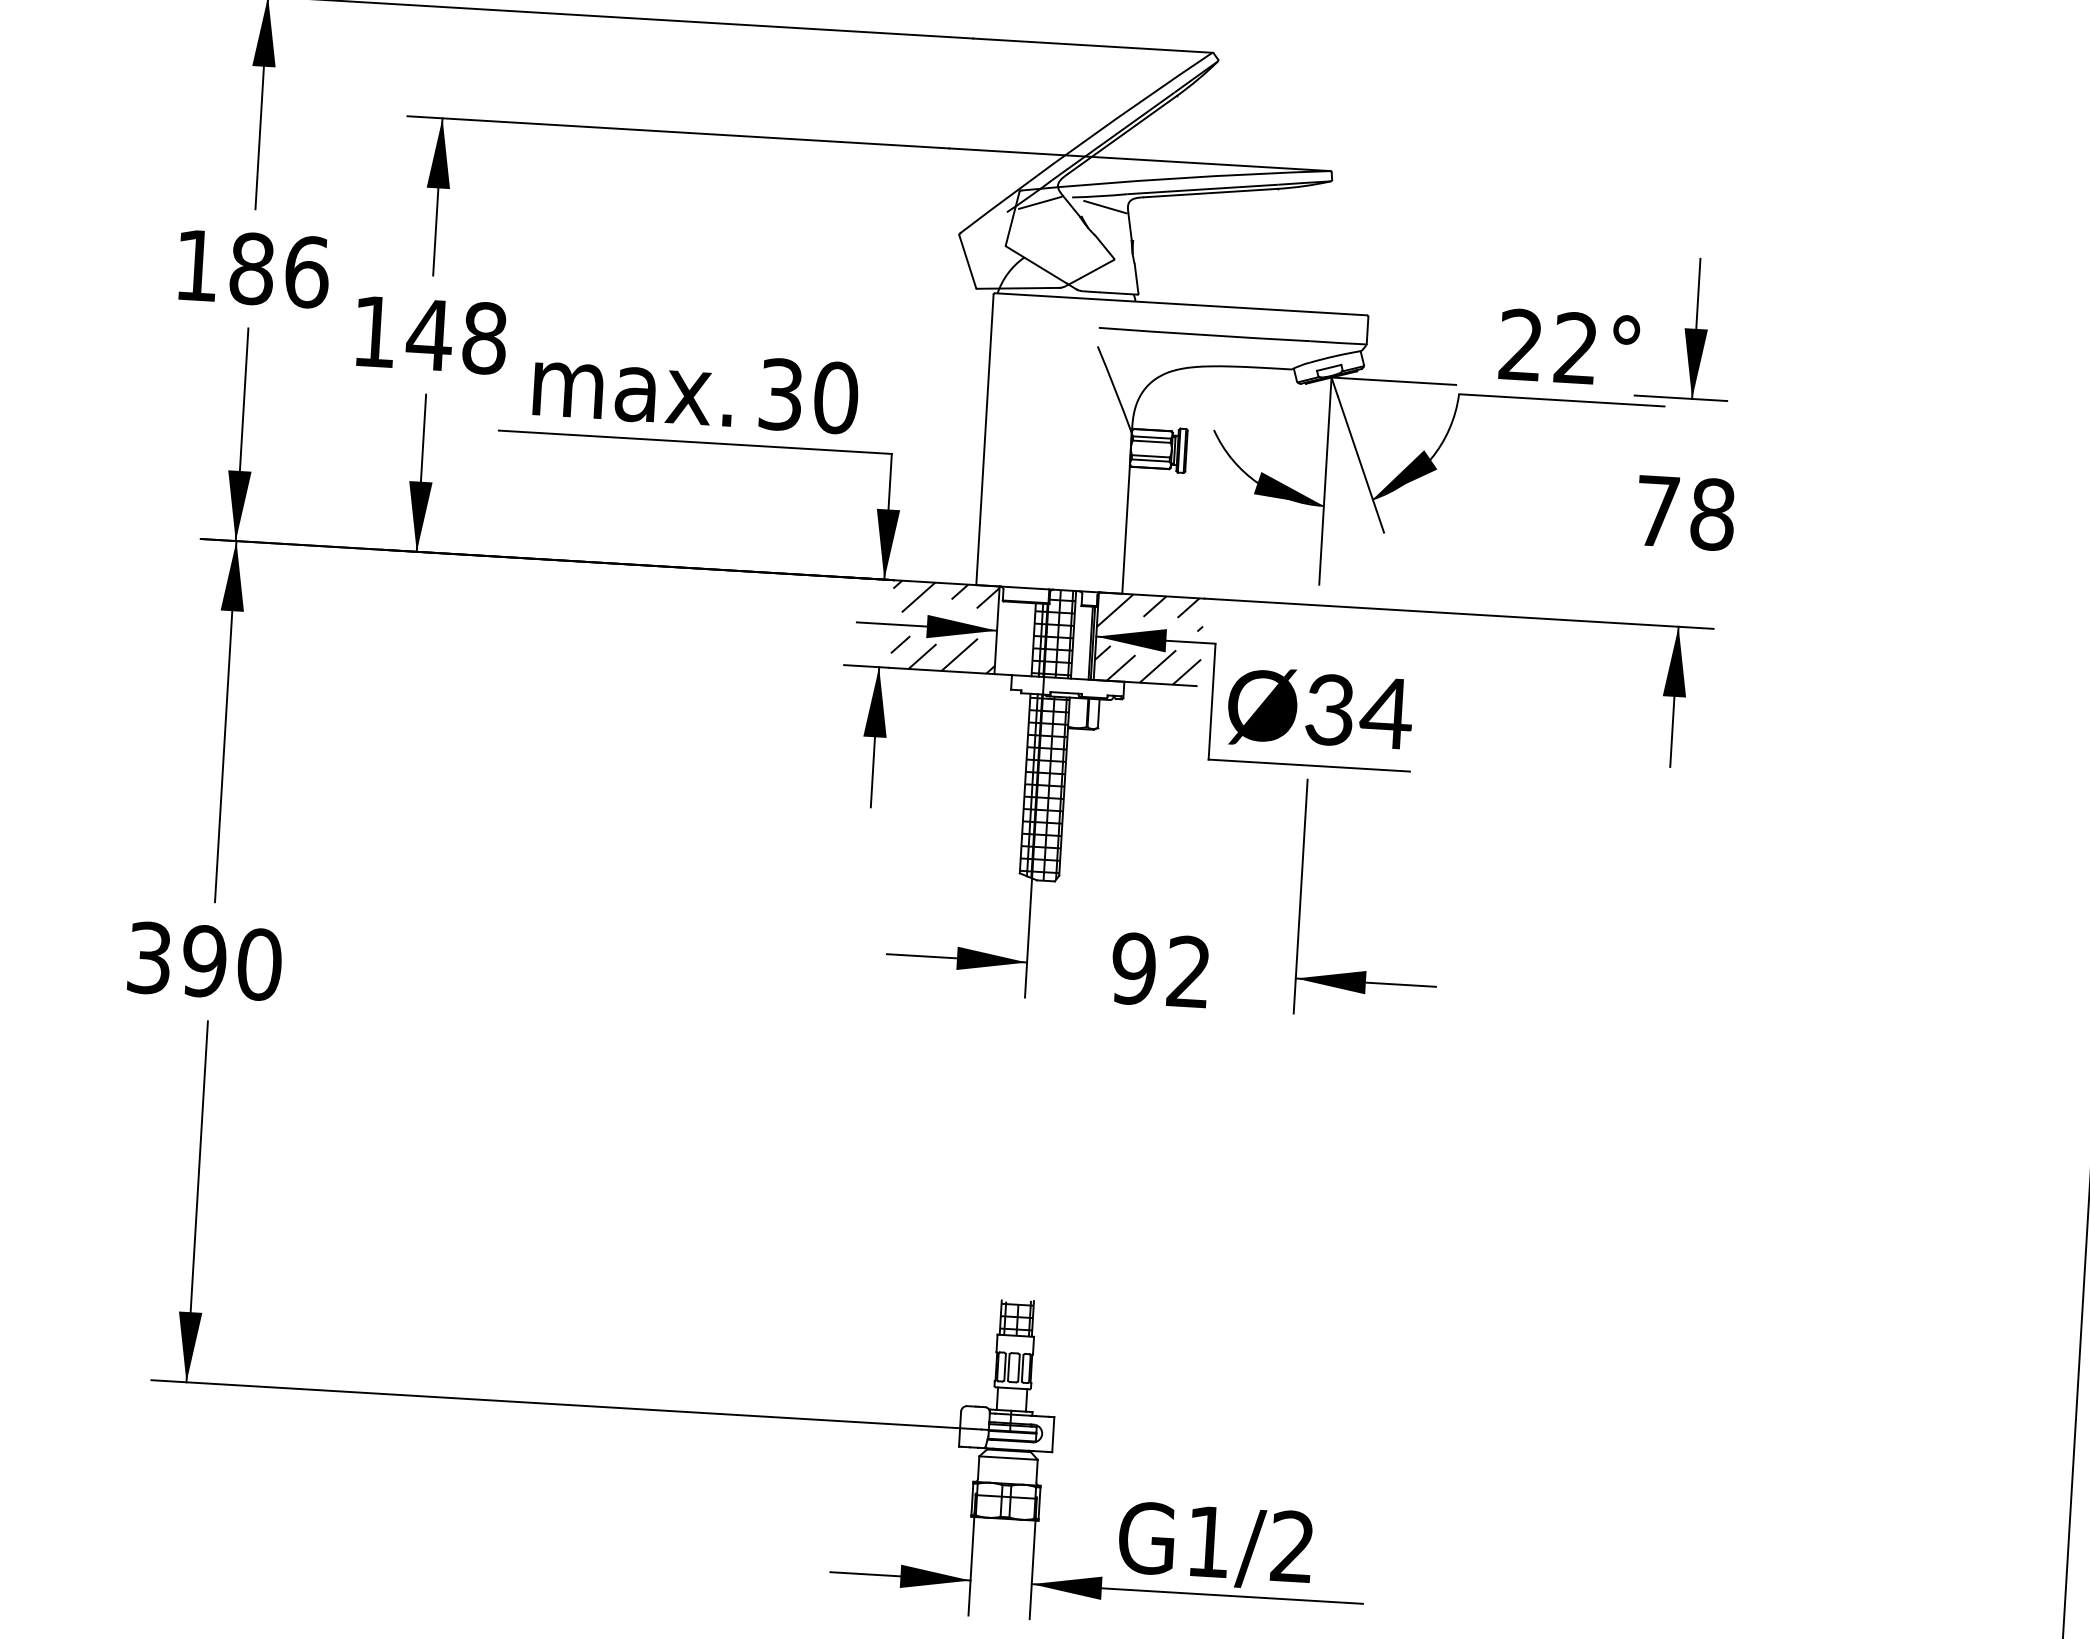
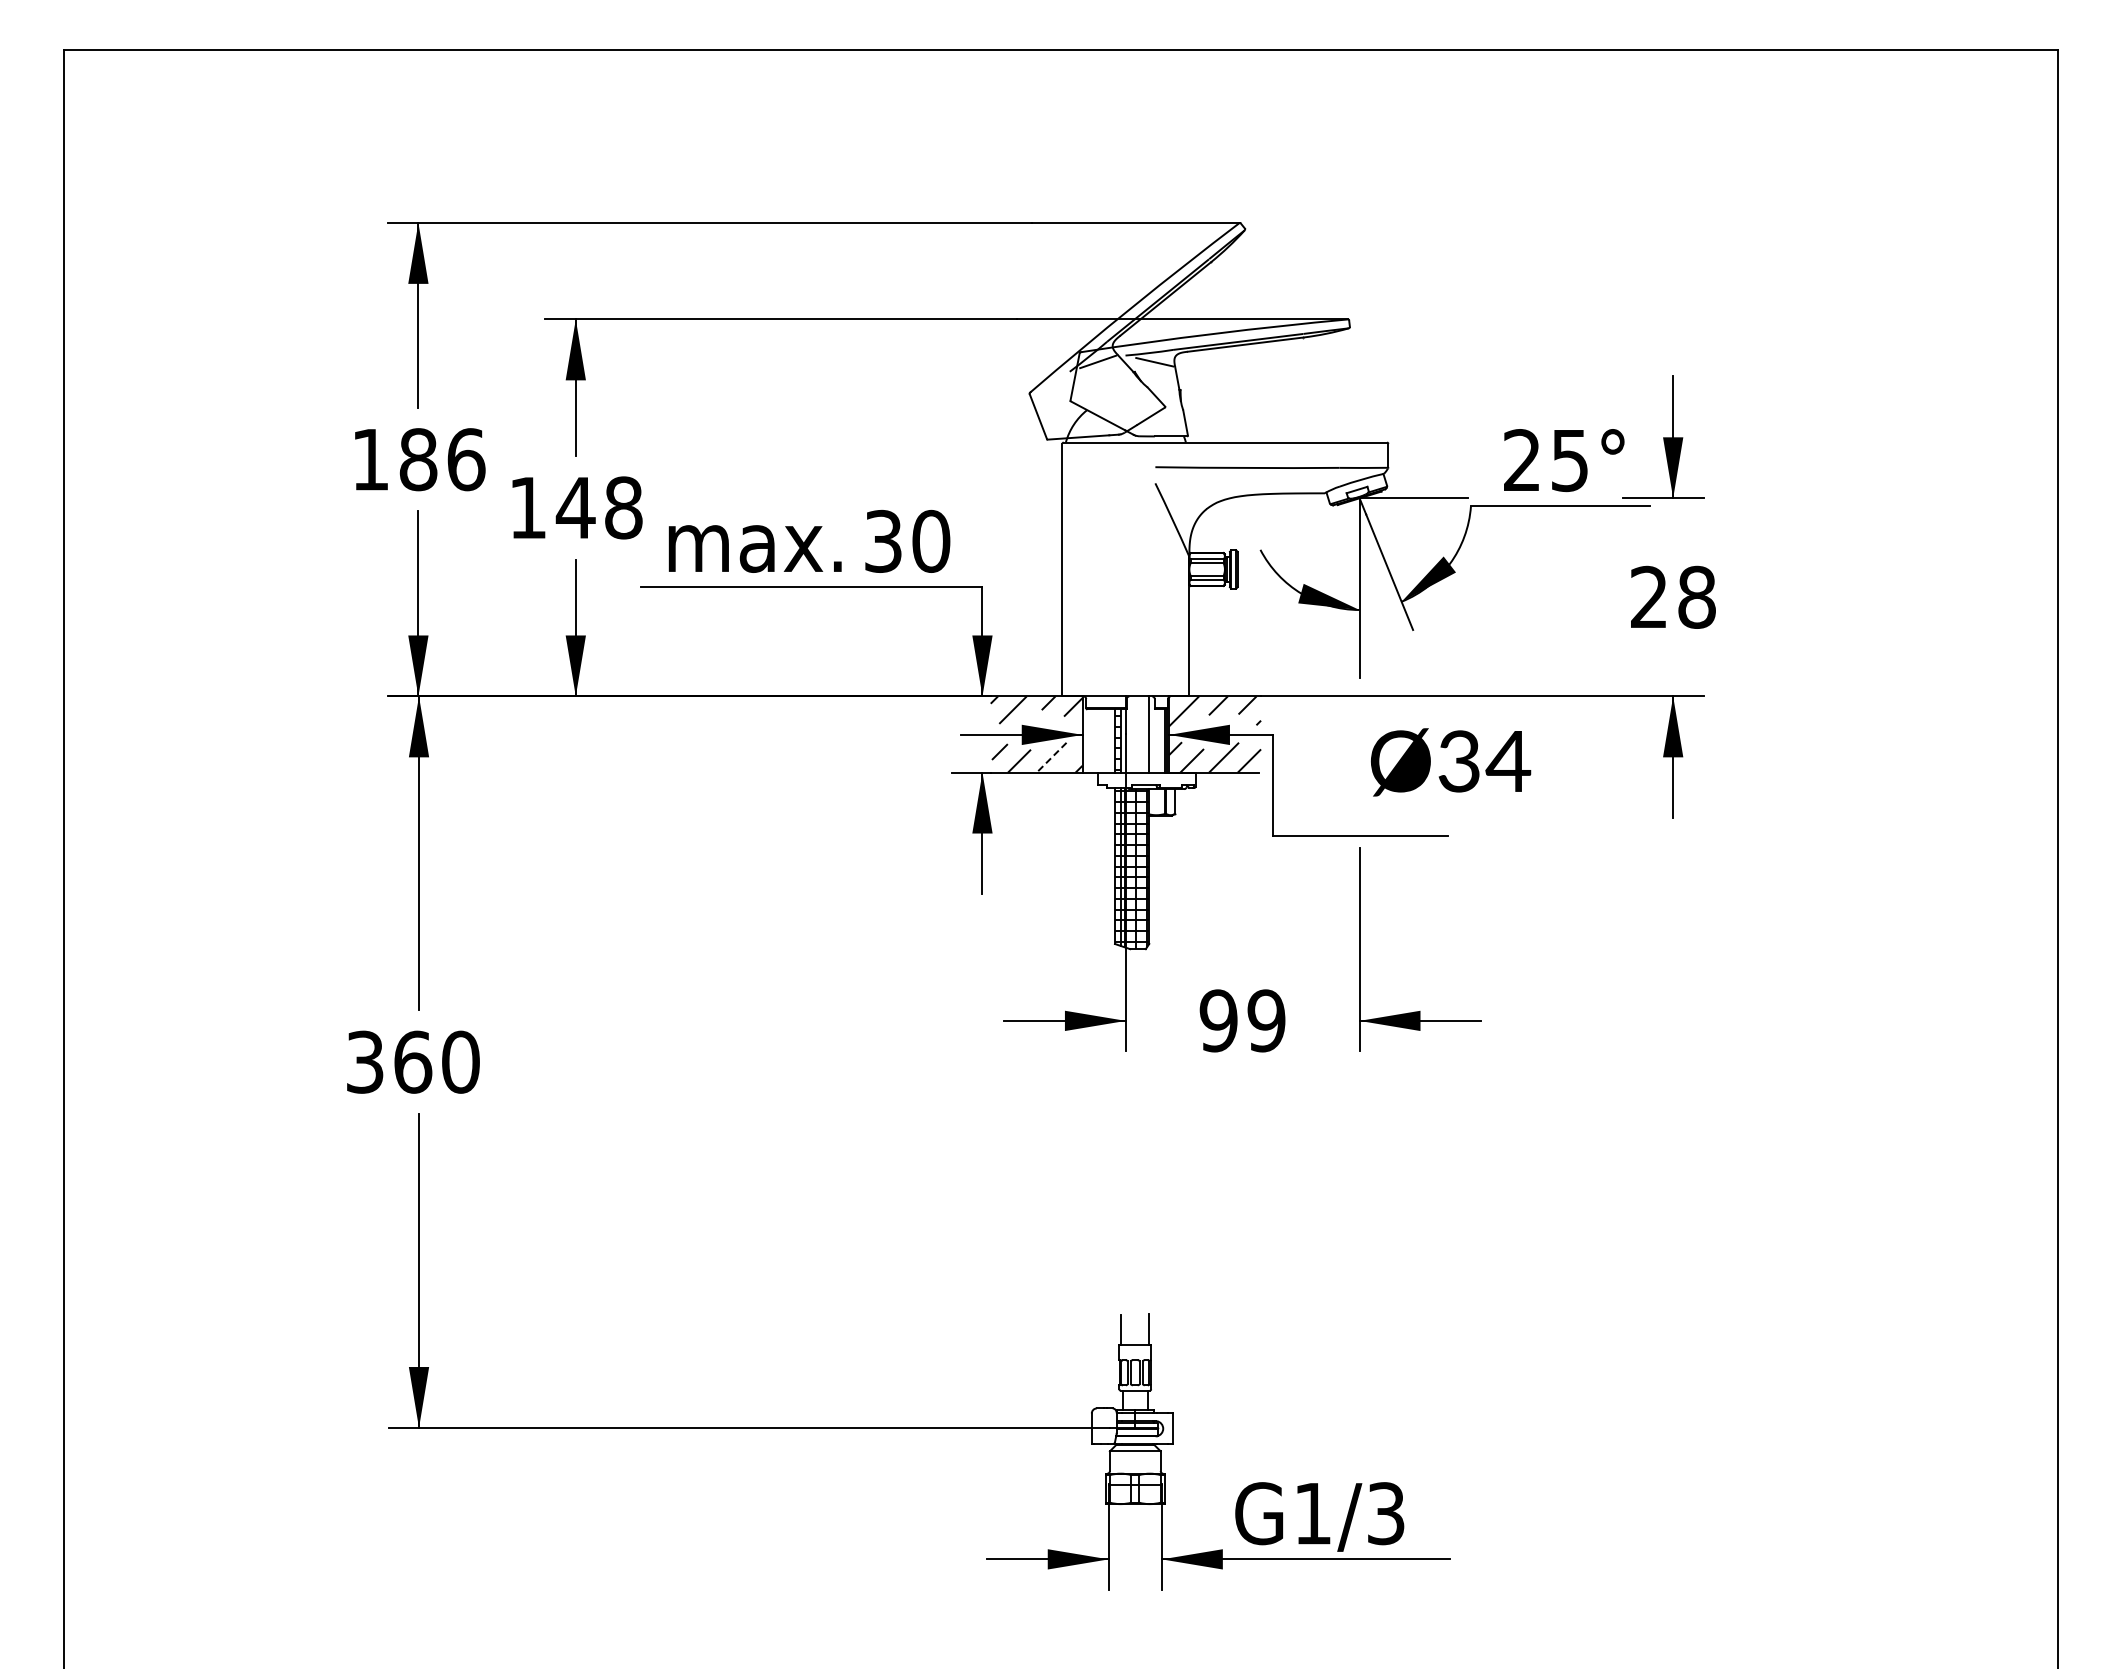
text: (1575, 348) -> (1569, 460), 22° -> 25°
text: (1657, 510) -> (1648, 596), 78 -> 28
hatch: (1057, 633) -> (1135, 734), removed
line: (959, 655) -> (1051, 758), solid -> dashed
text: (1319, 710) -> (1450, 762), moved
text: (205, 960) -> (413, 1061), 390 -> 360
text: (1188, 971) -> (1266, 1020), 92 -> 99
hatch: (1017, 1316) -> (1135, 1328), removed
text: (1293, 1546) -> (1386, 1513), G1/2 -> G1/3

